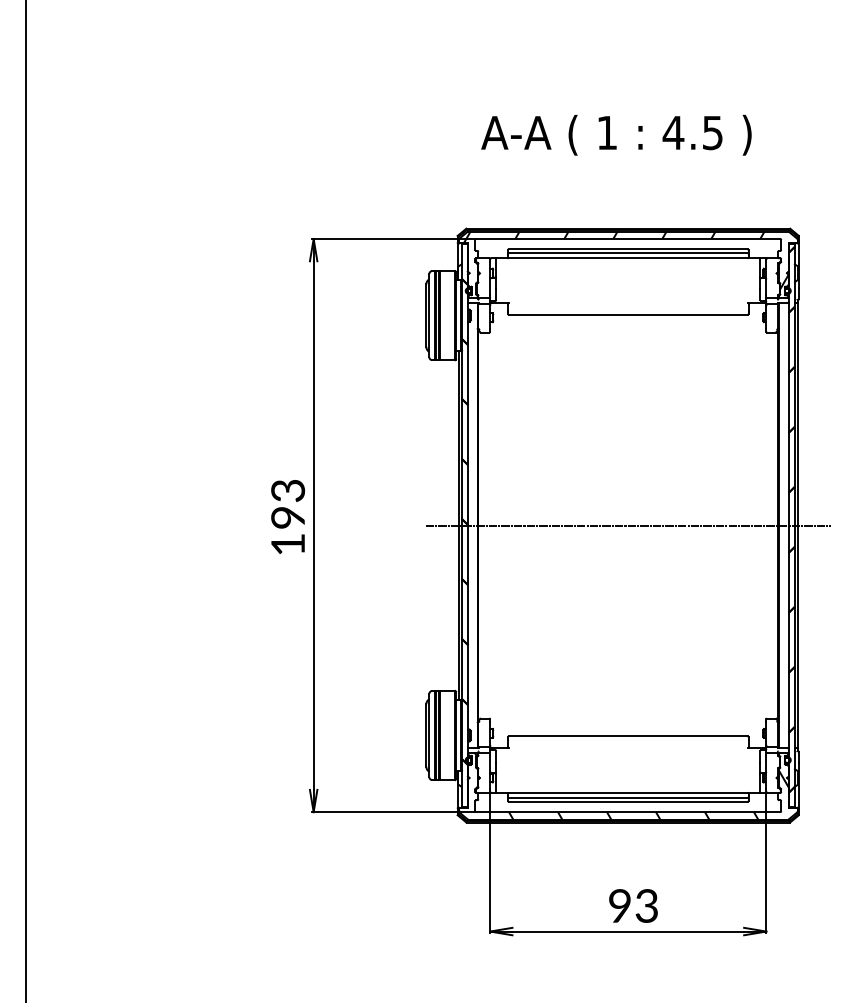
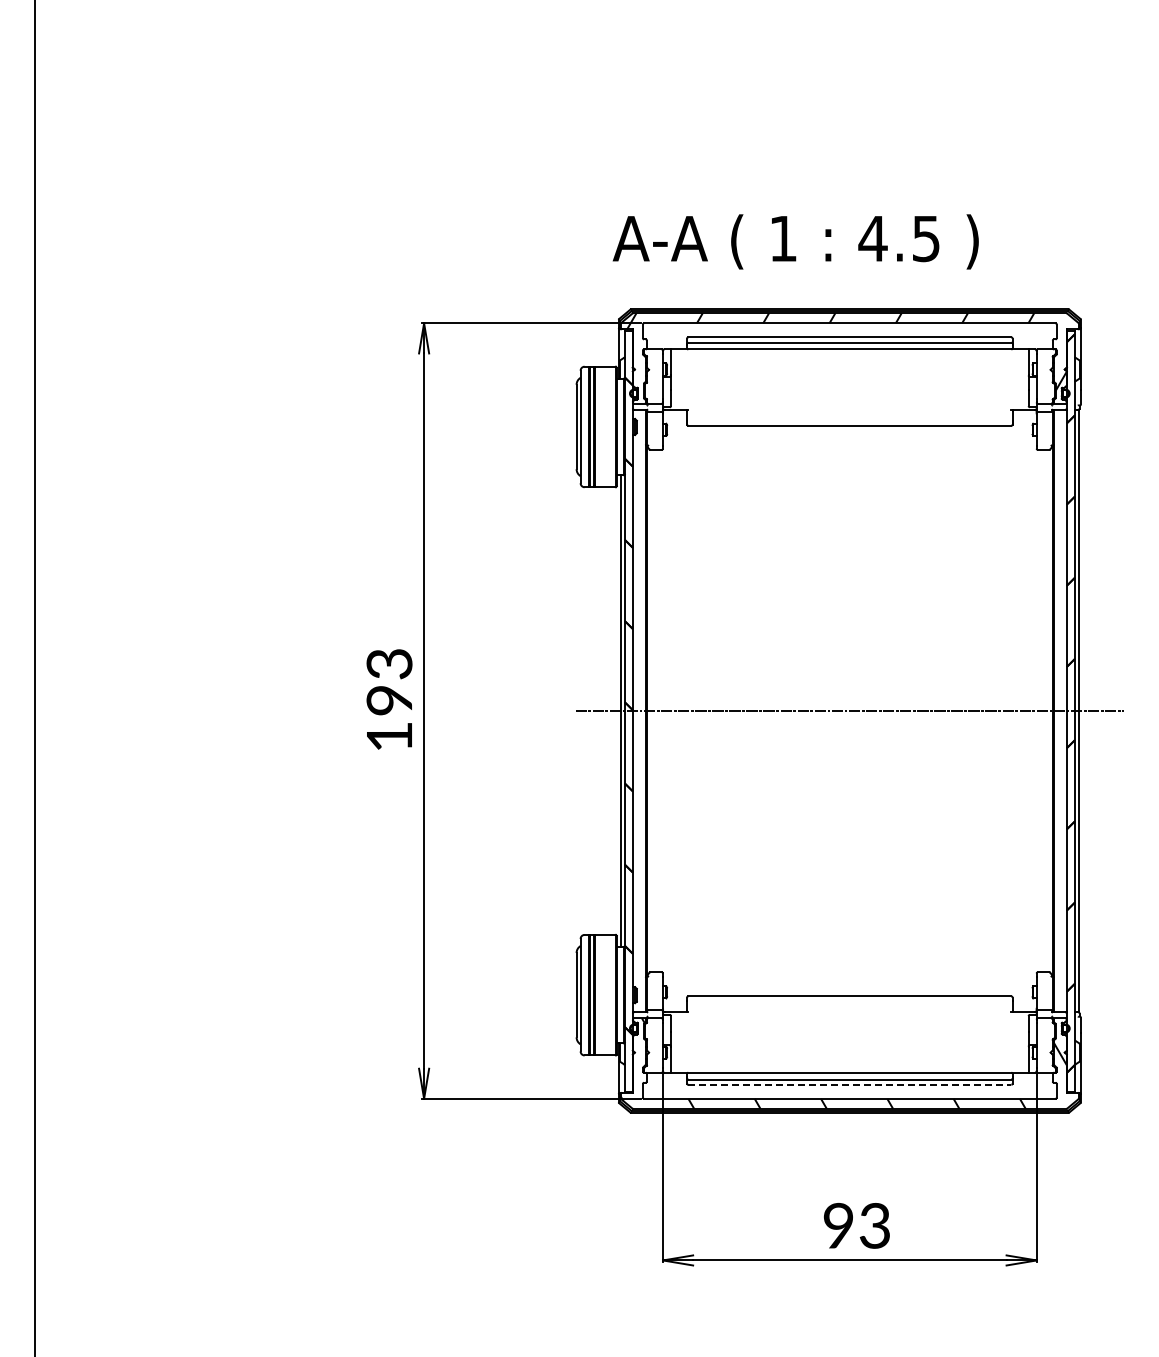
text: (616, 134) -> (795, 241), moved
line: (628, 801) -> (849, 1084), solid -> dashed

